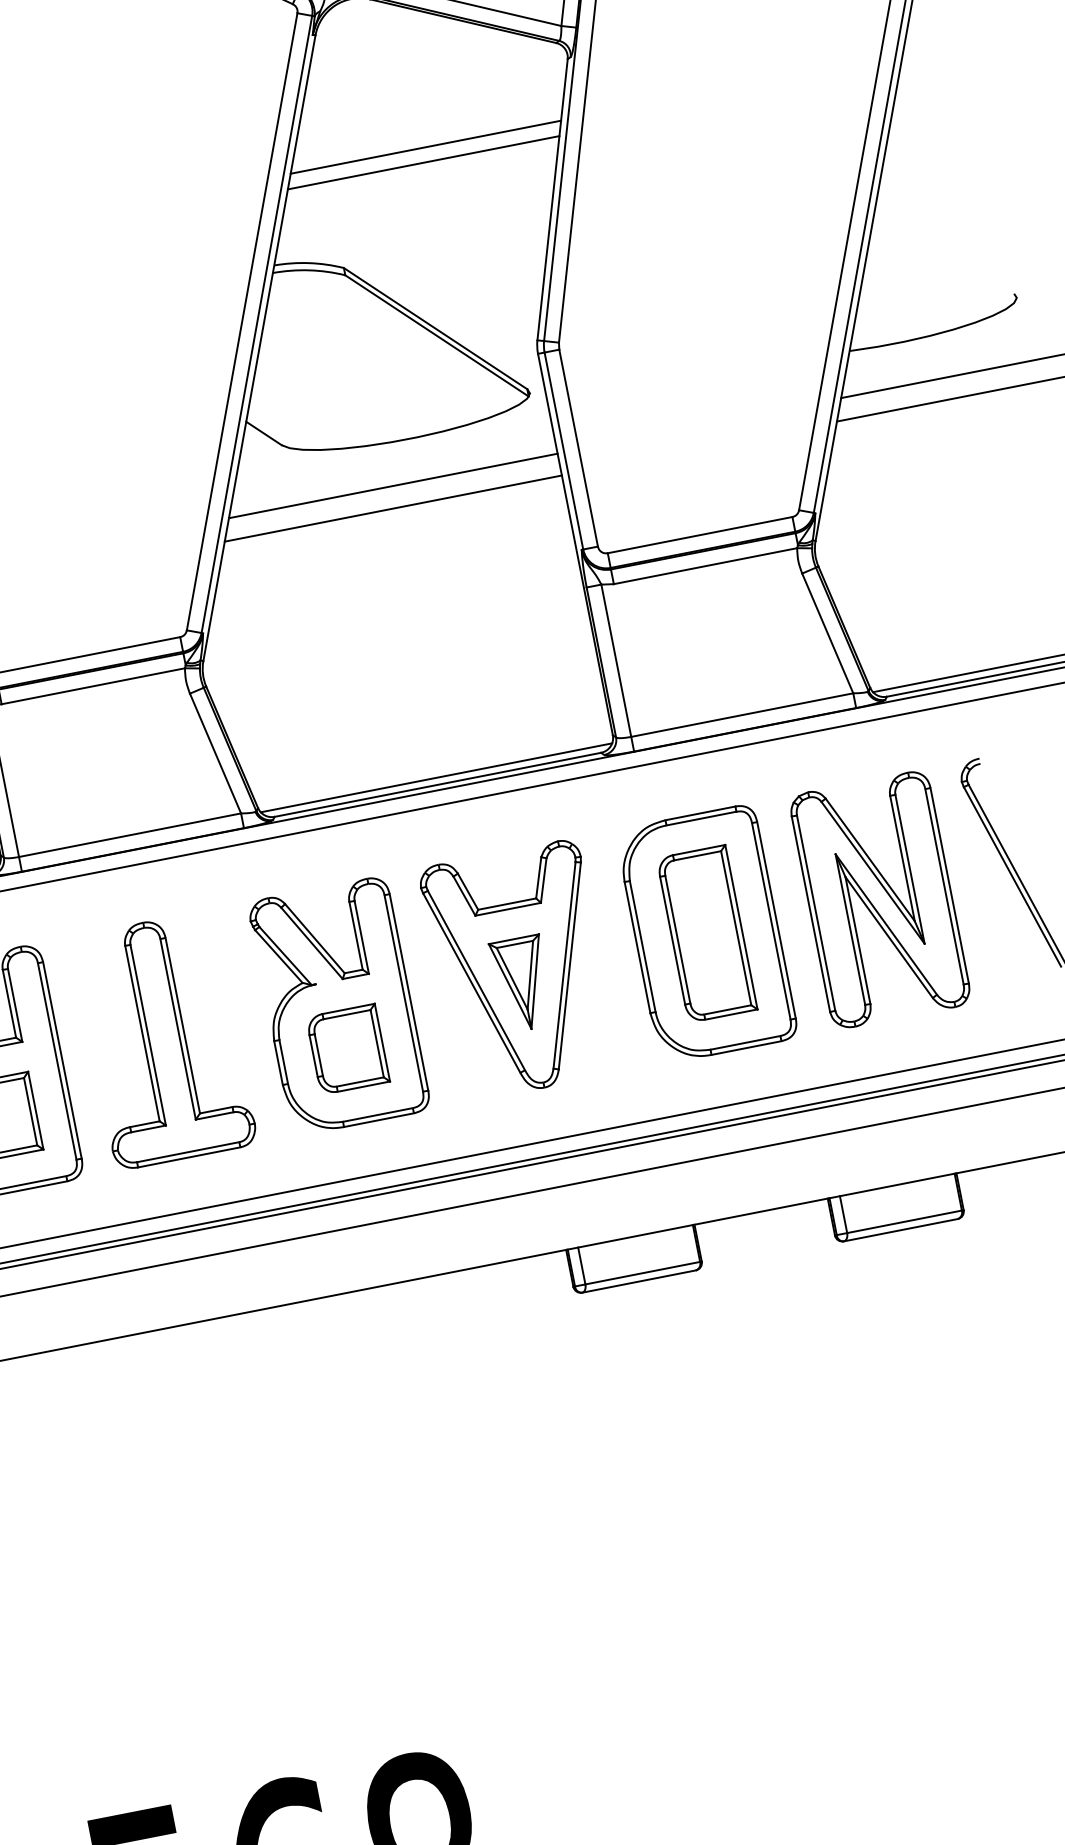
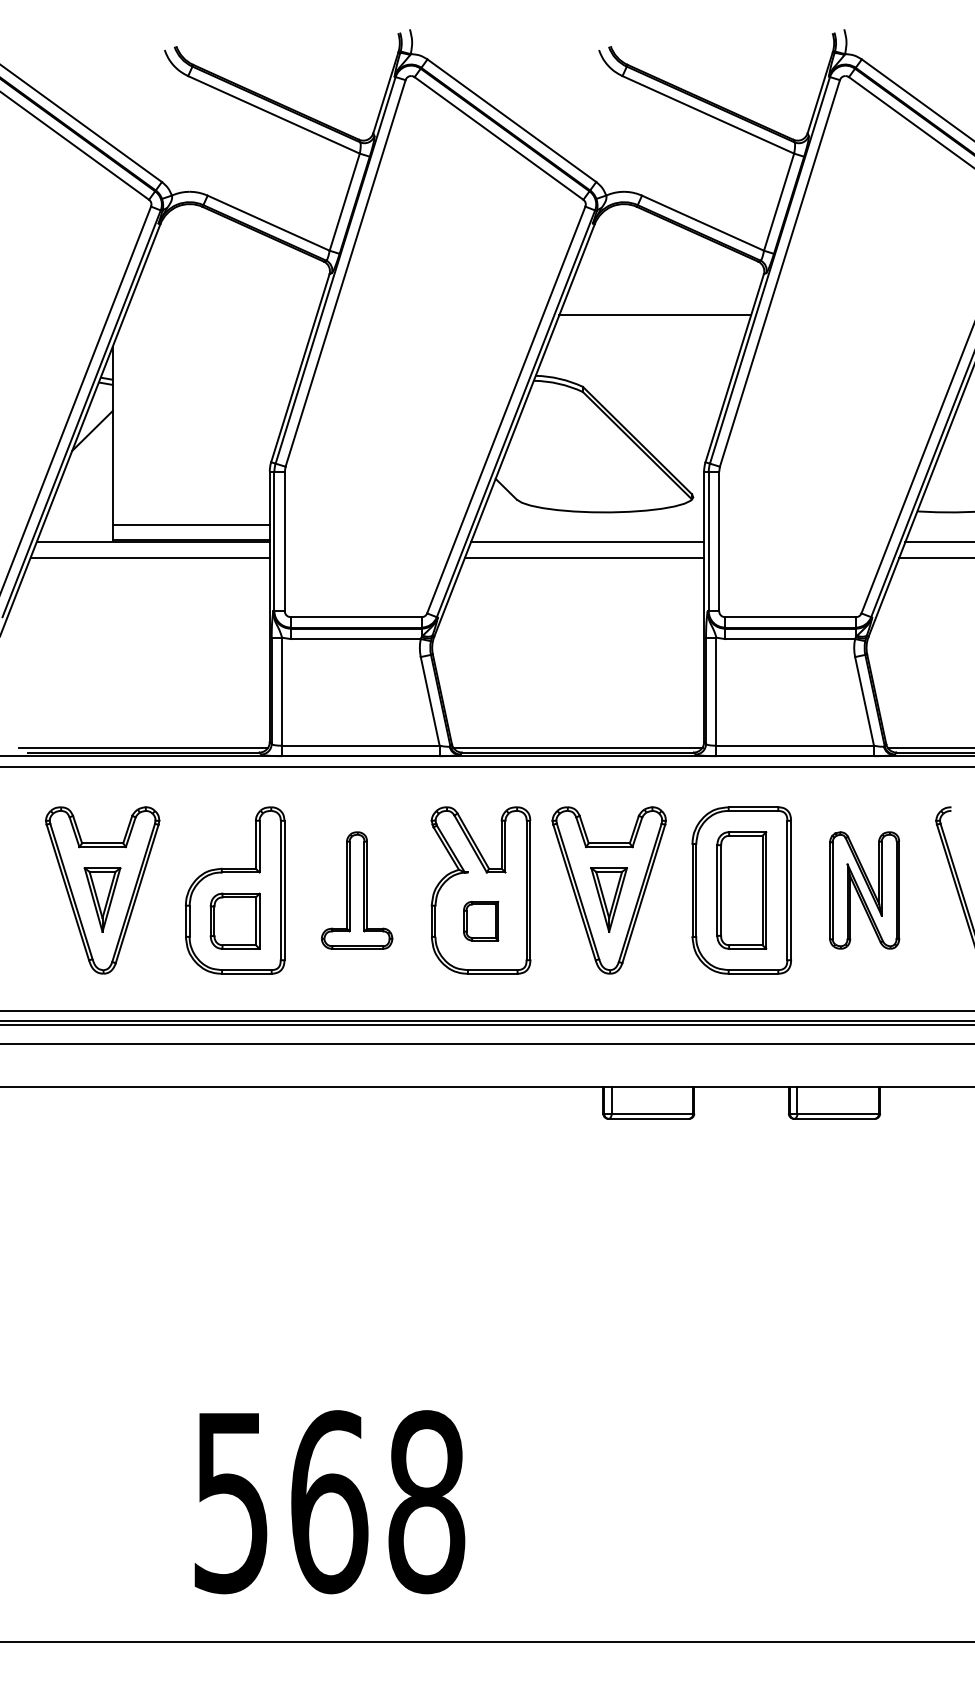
line: (423, 162) -> (651, 325), removed
part: (879, 899) -> (864, 890), size x0.7
part: (163, 1040) -> (356, 890), size x0.7
part: (346, 1048) -> (480, 920), size x0.7

